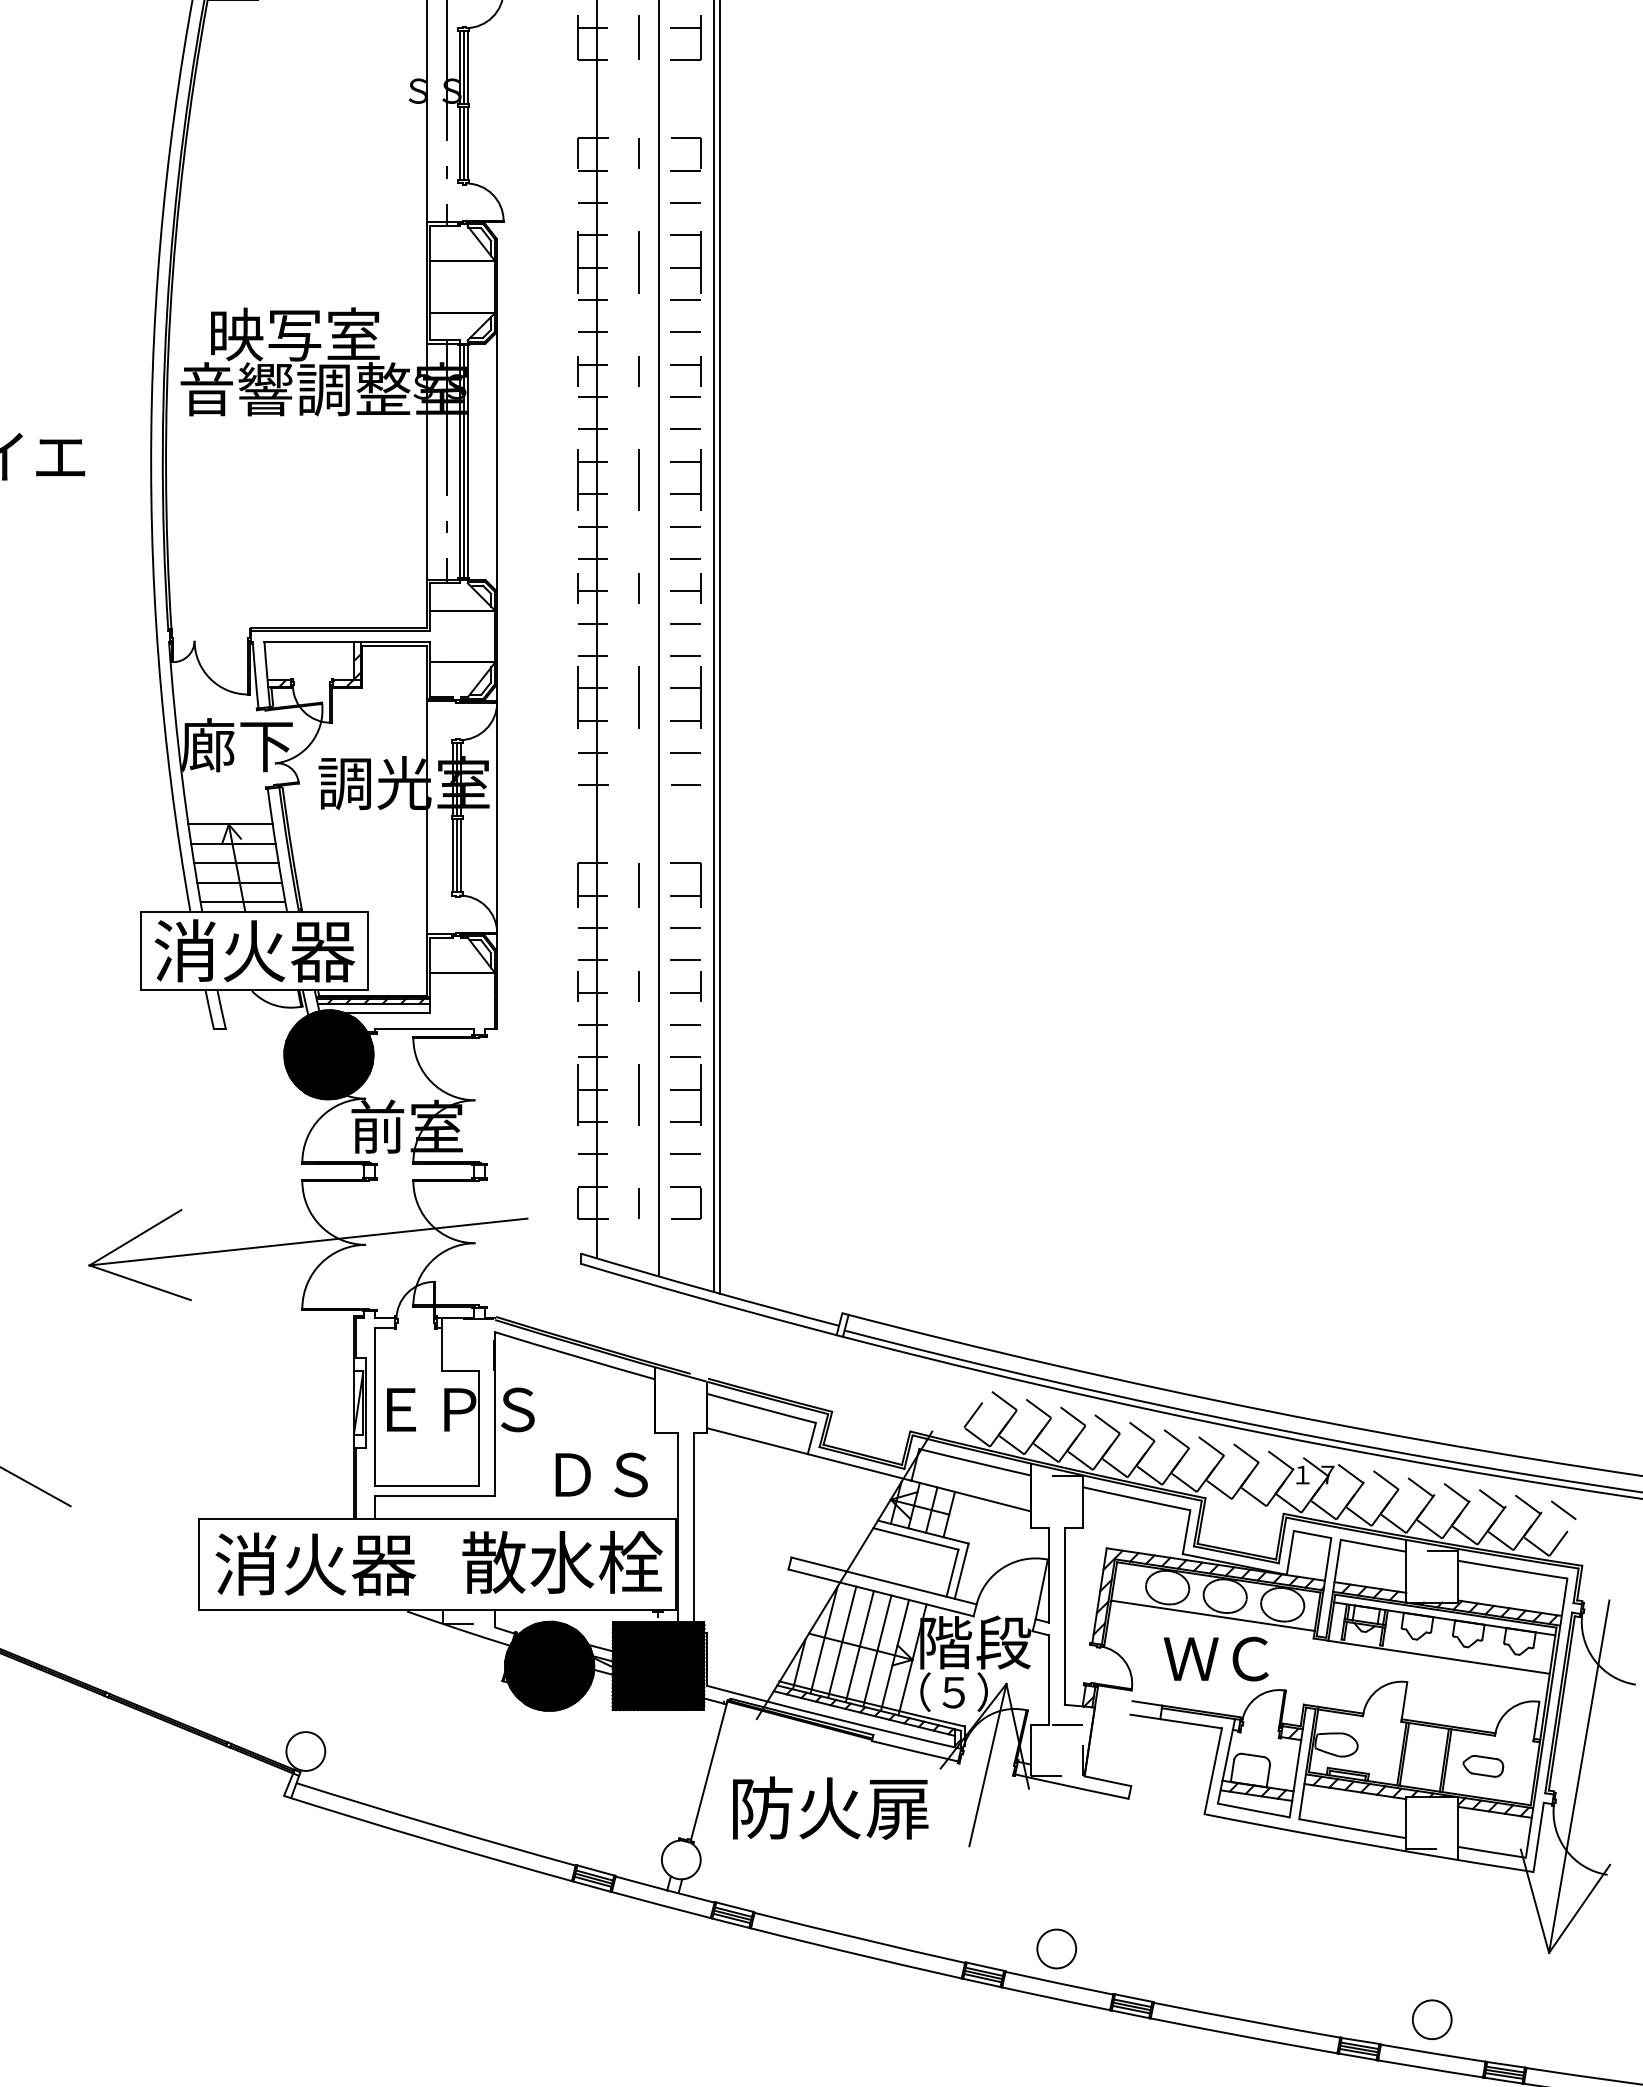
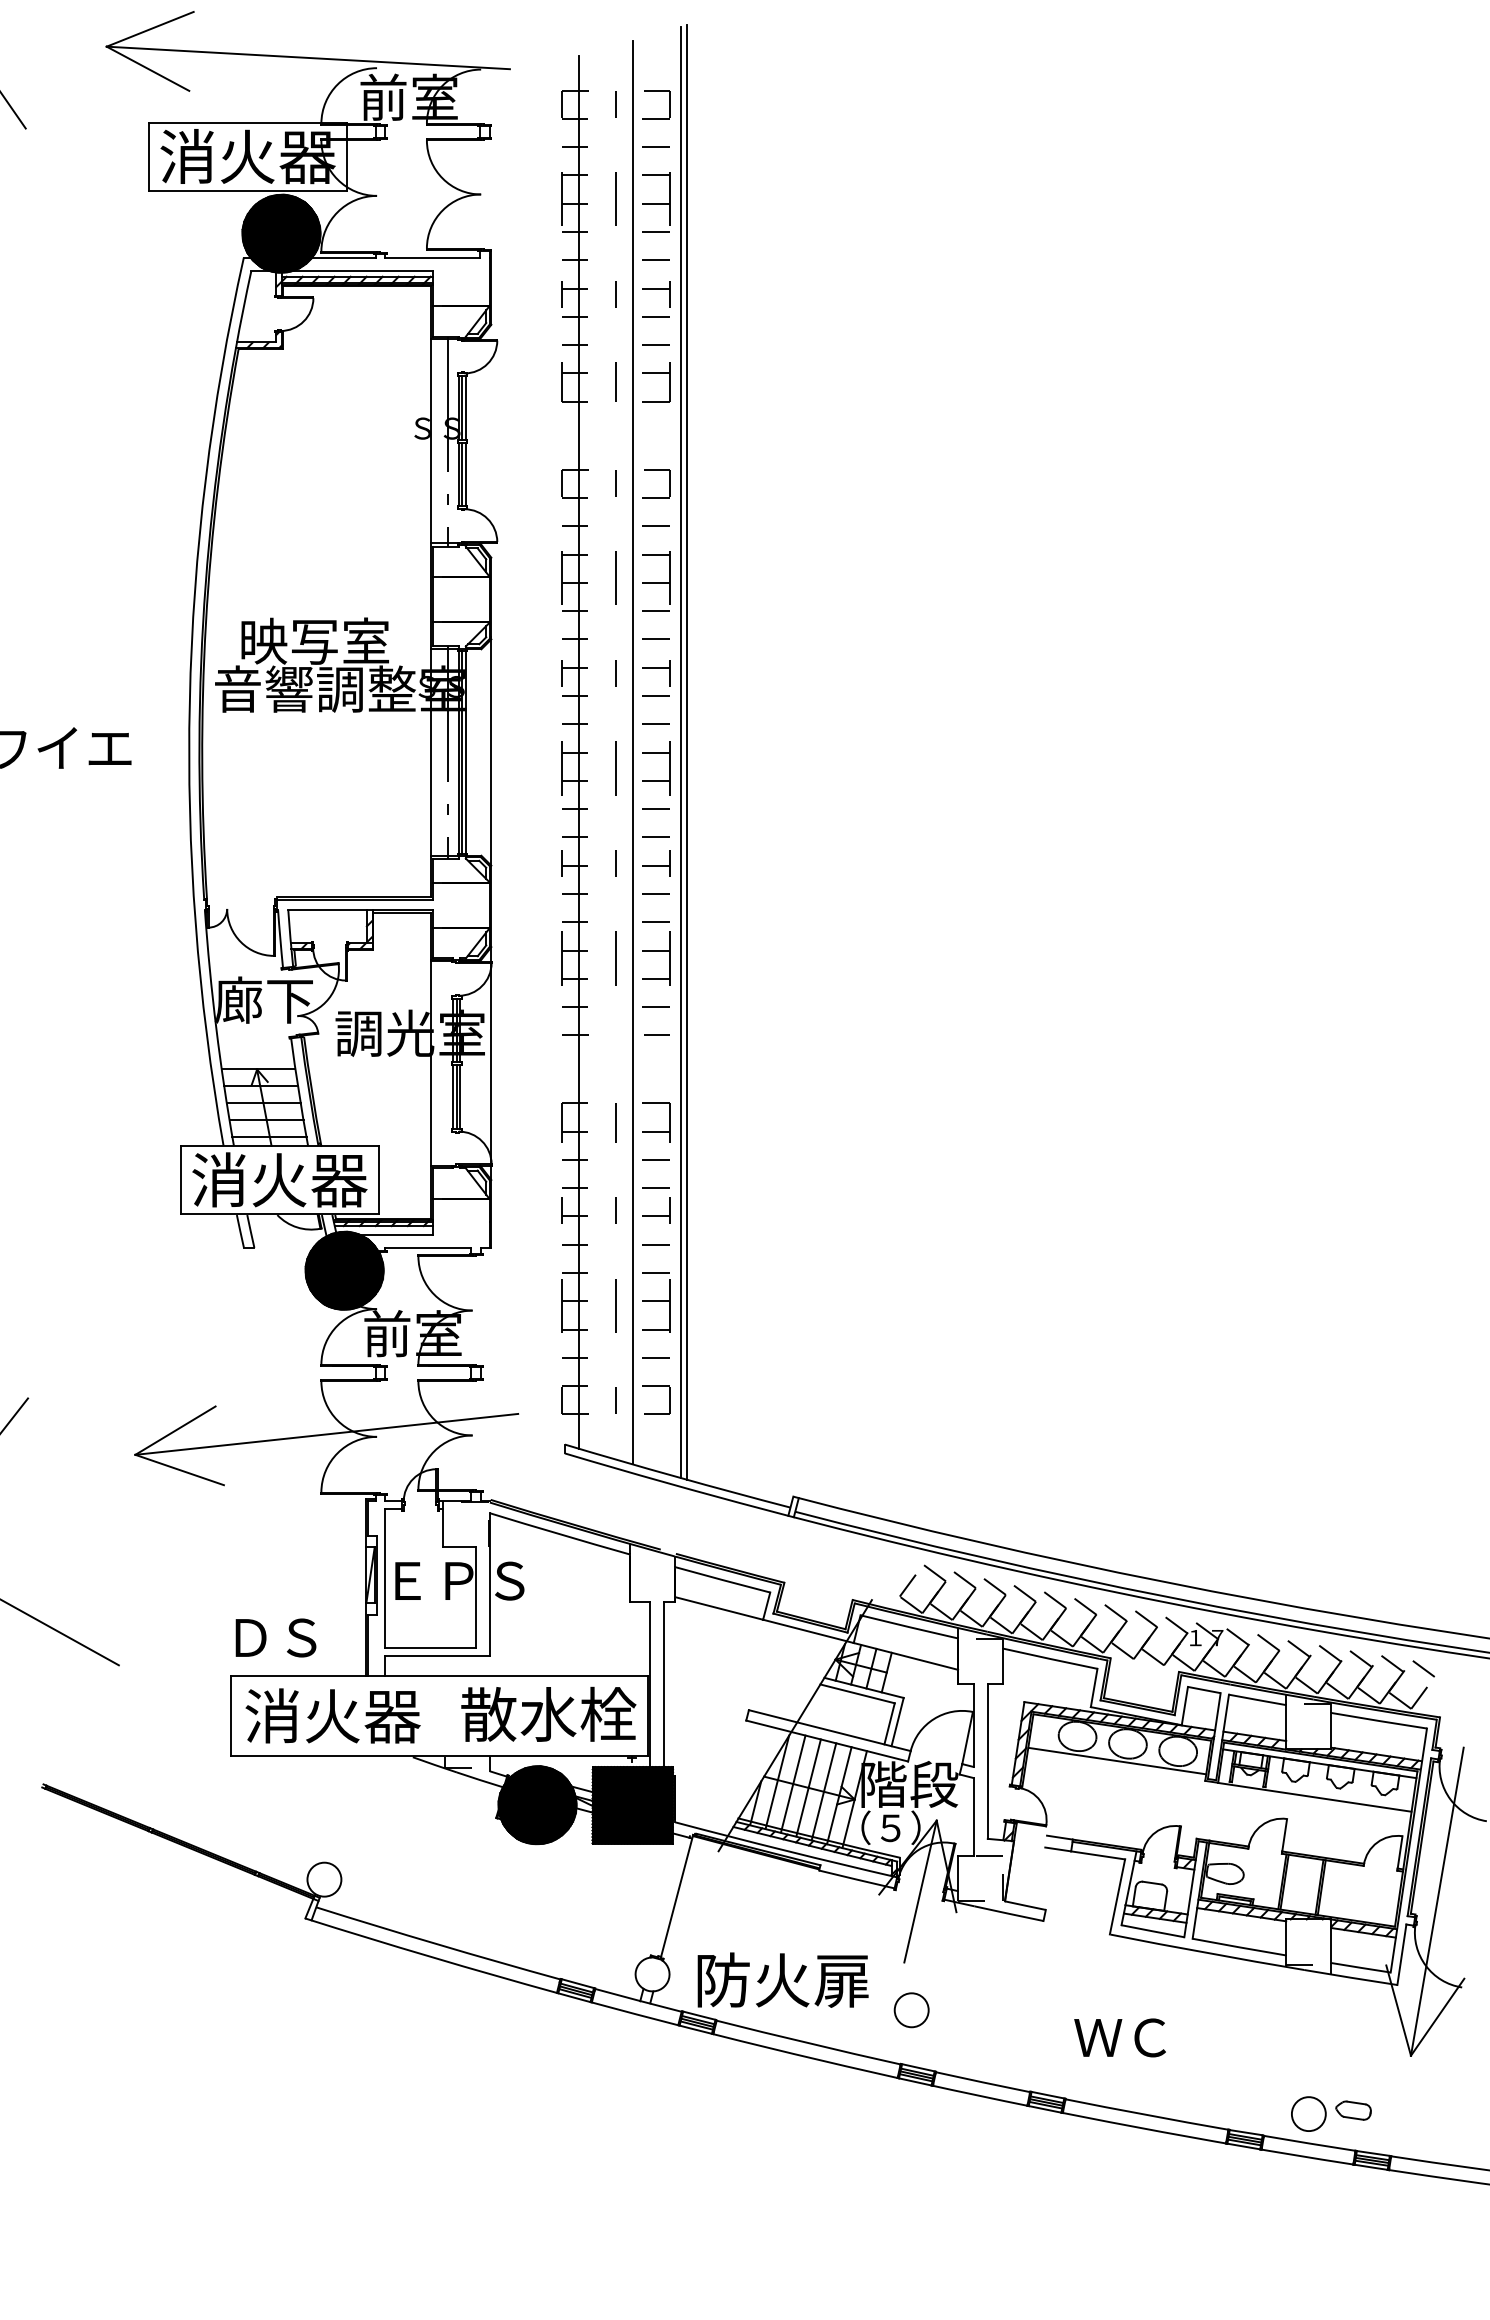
text: (601, 1474) -> (275, 1637), moved
text: (1215, 1658) -> (1119, 2037), moved
part: (1483, 1766) -> (1353, 2110), moved
text: (829, 1807) -> (782, 1979), moved
circle: (1056, 1949) -> (911, 2010), moved

